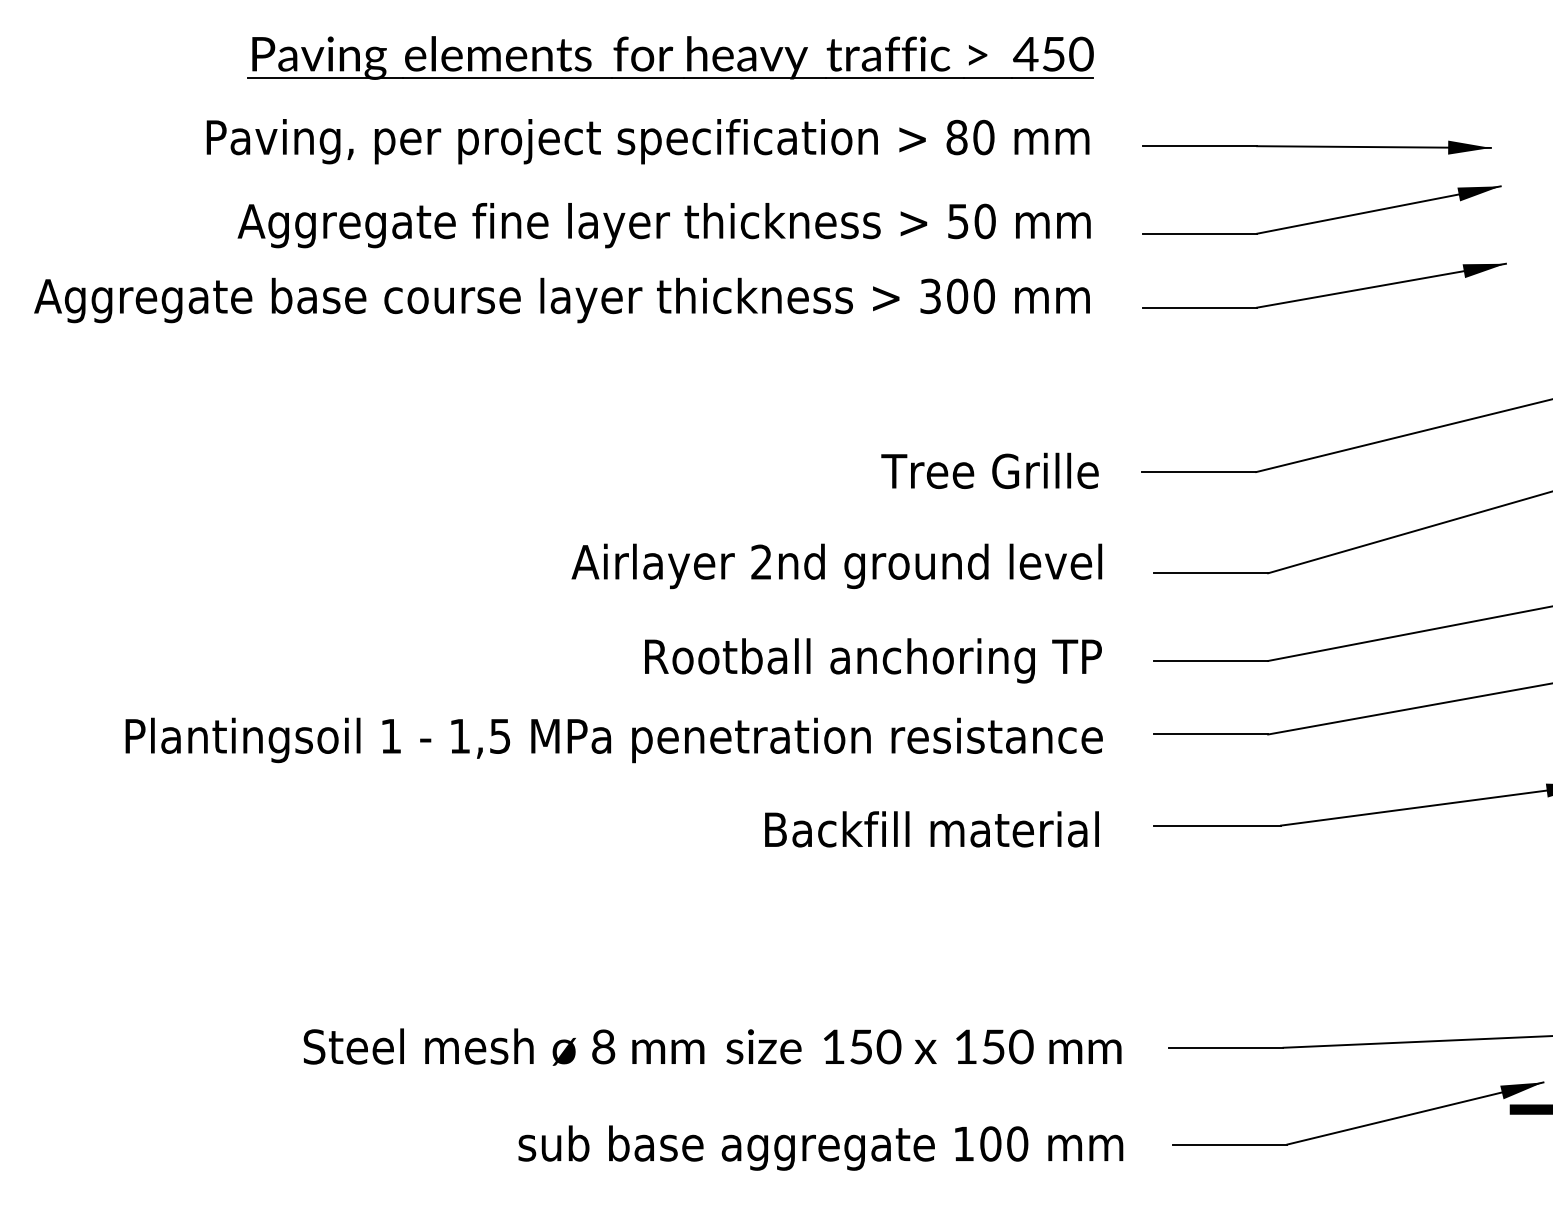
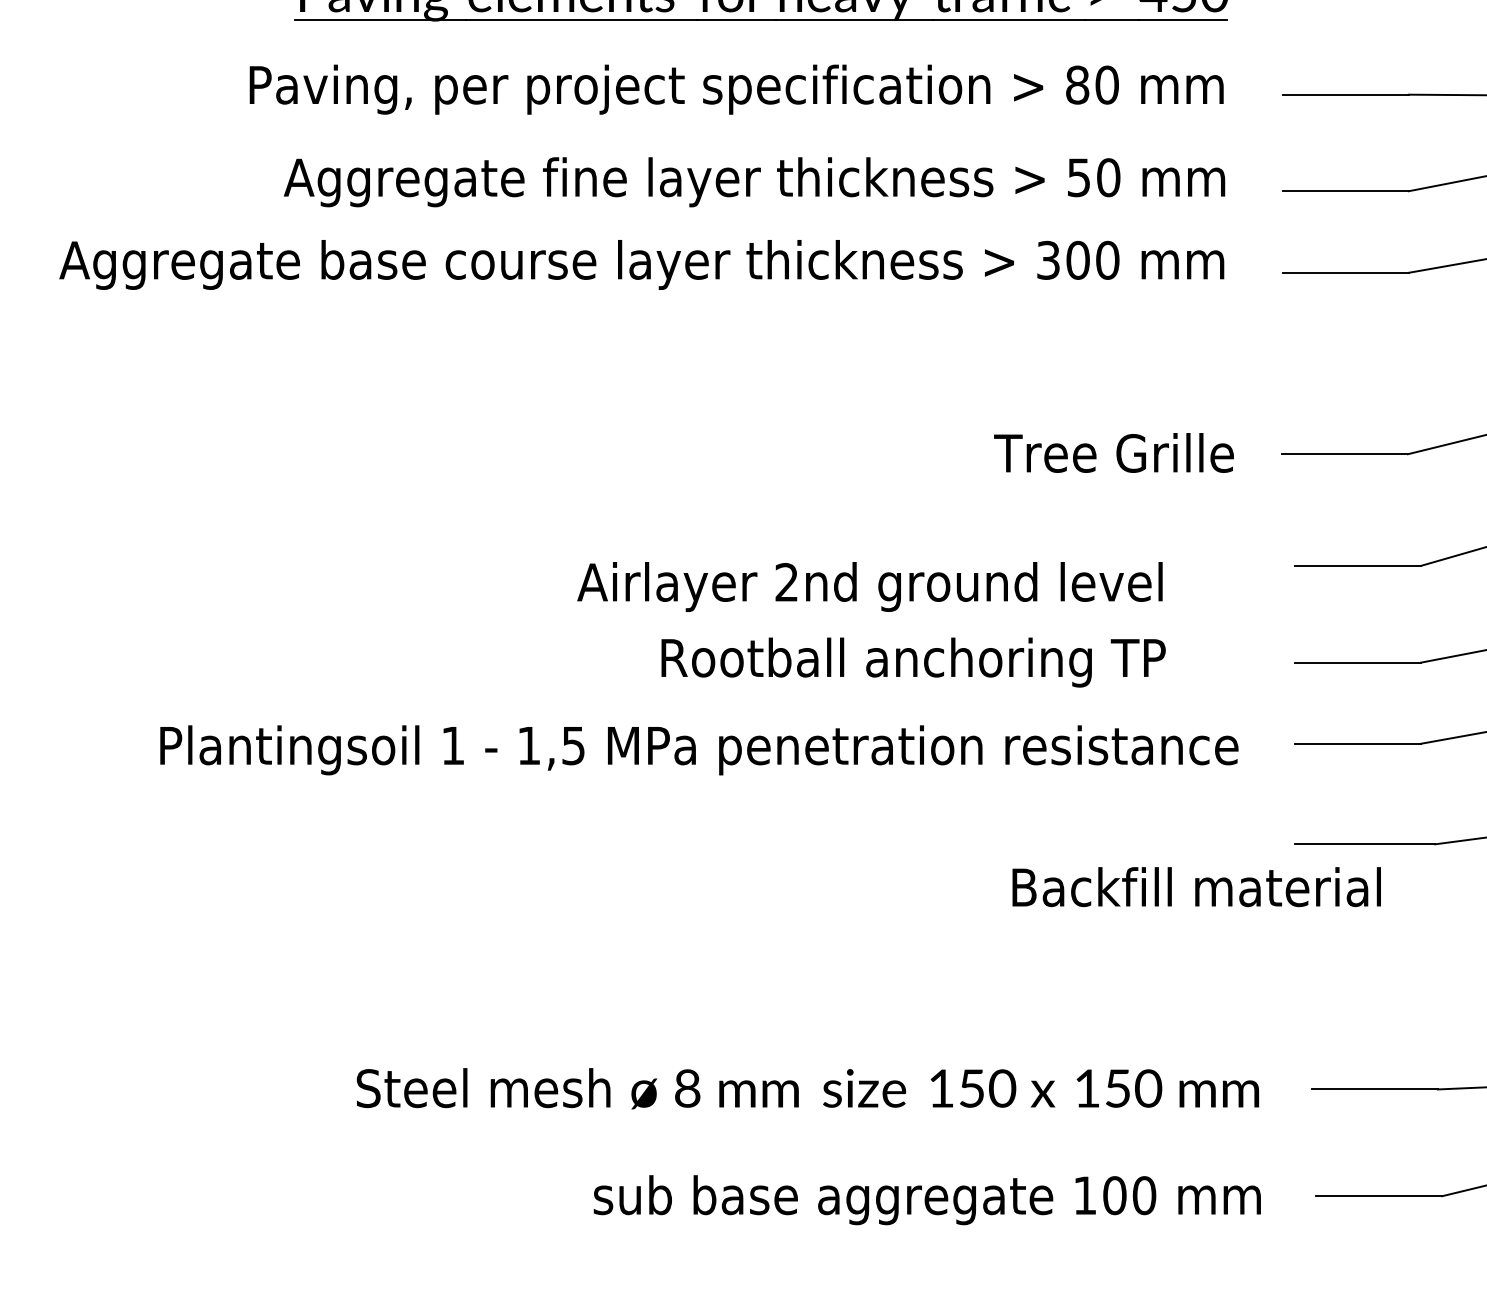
text: (836, 566) -> (869, 587), moved
text: (873, 660) -> (913, 662), moved
text: (931, 829) -> (1196, 887), moved

